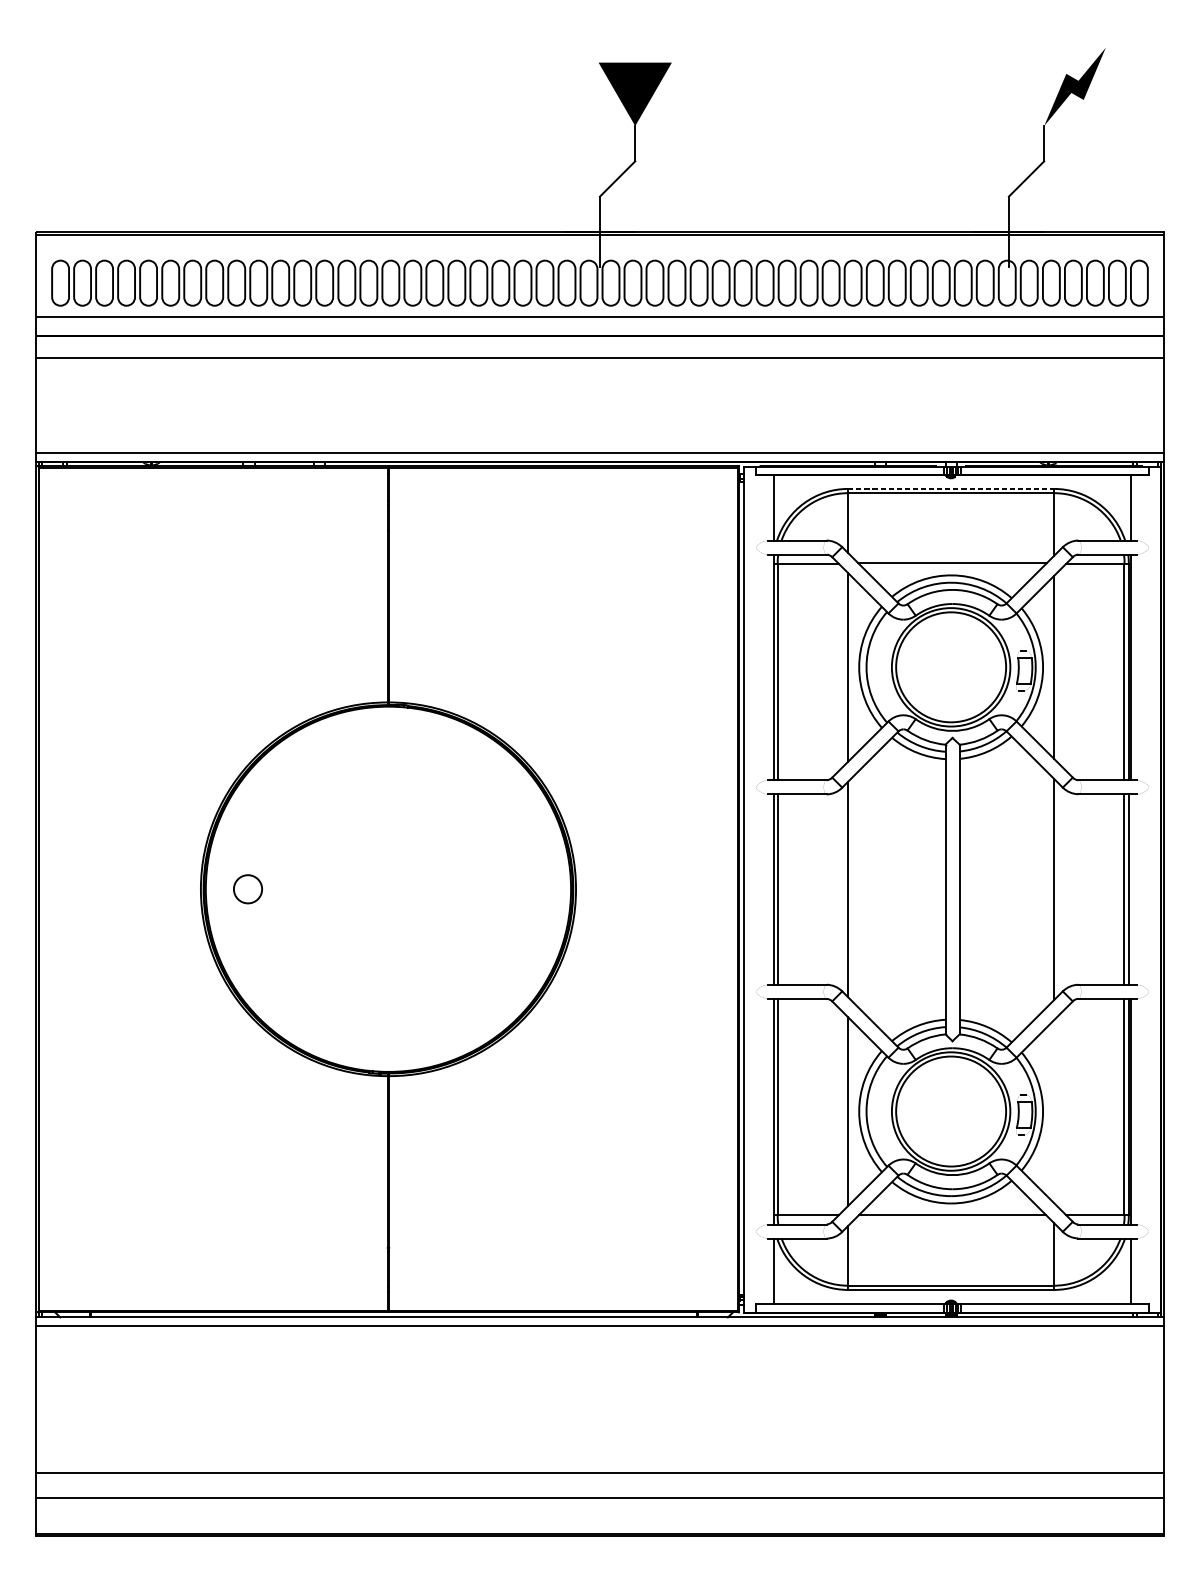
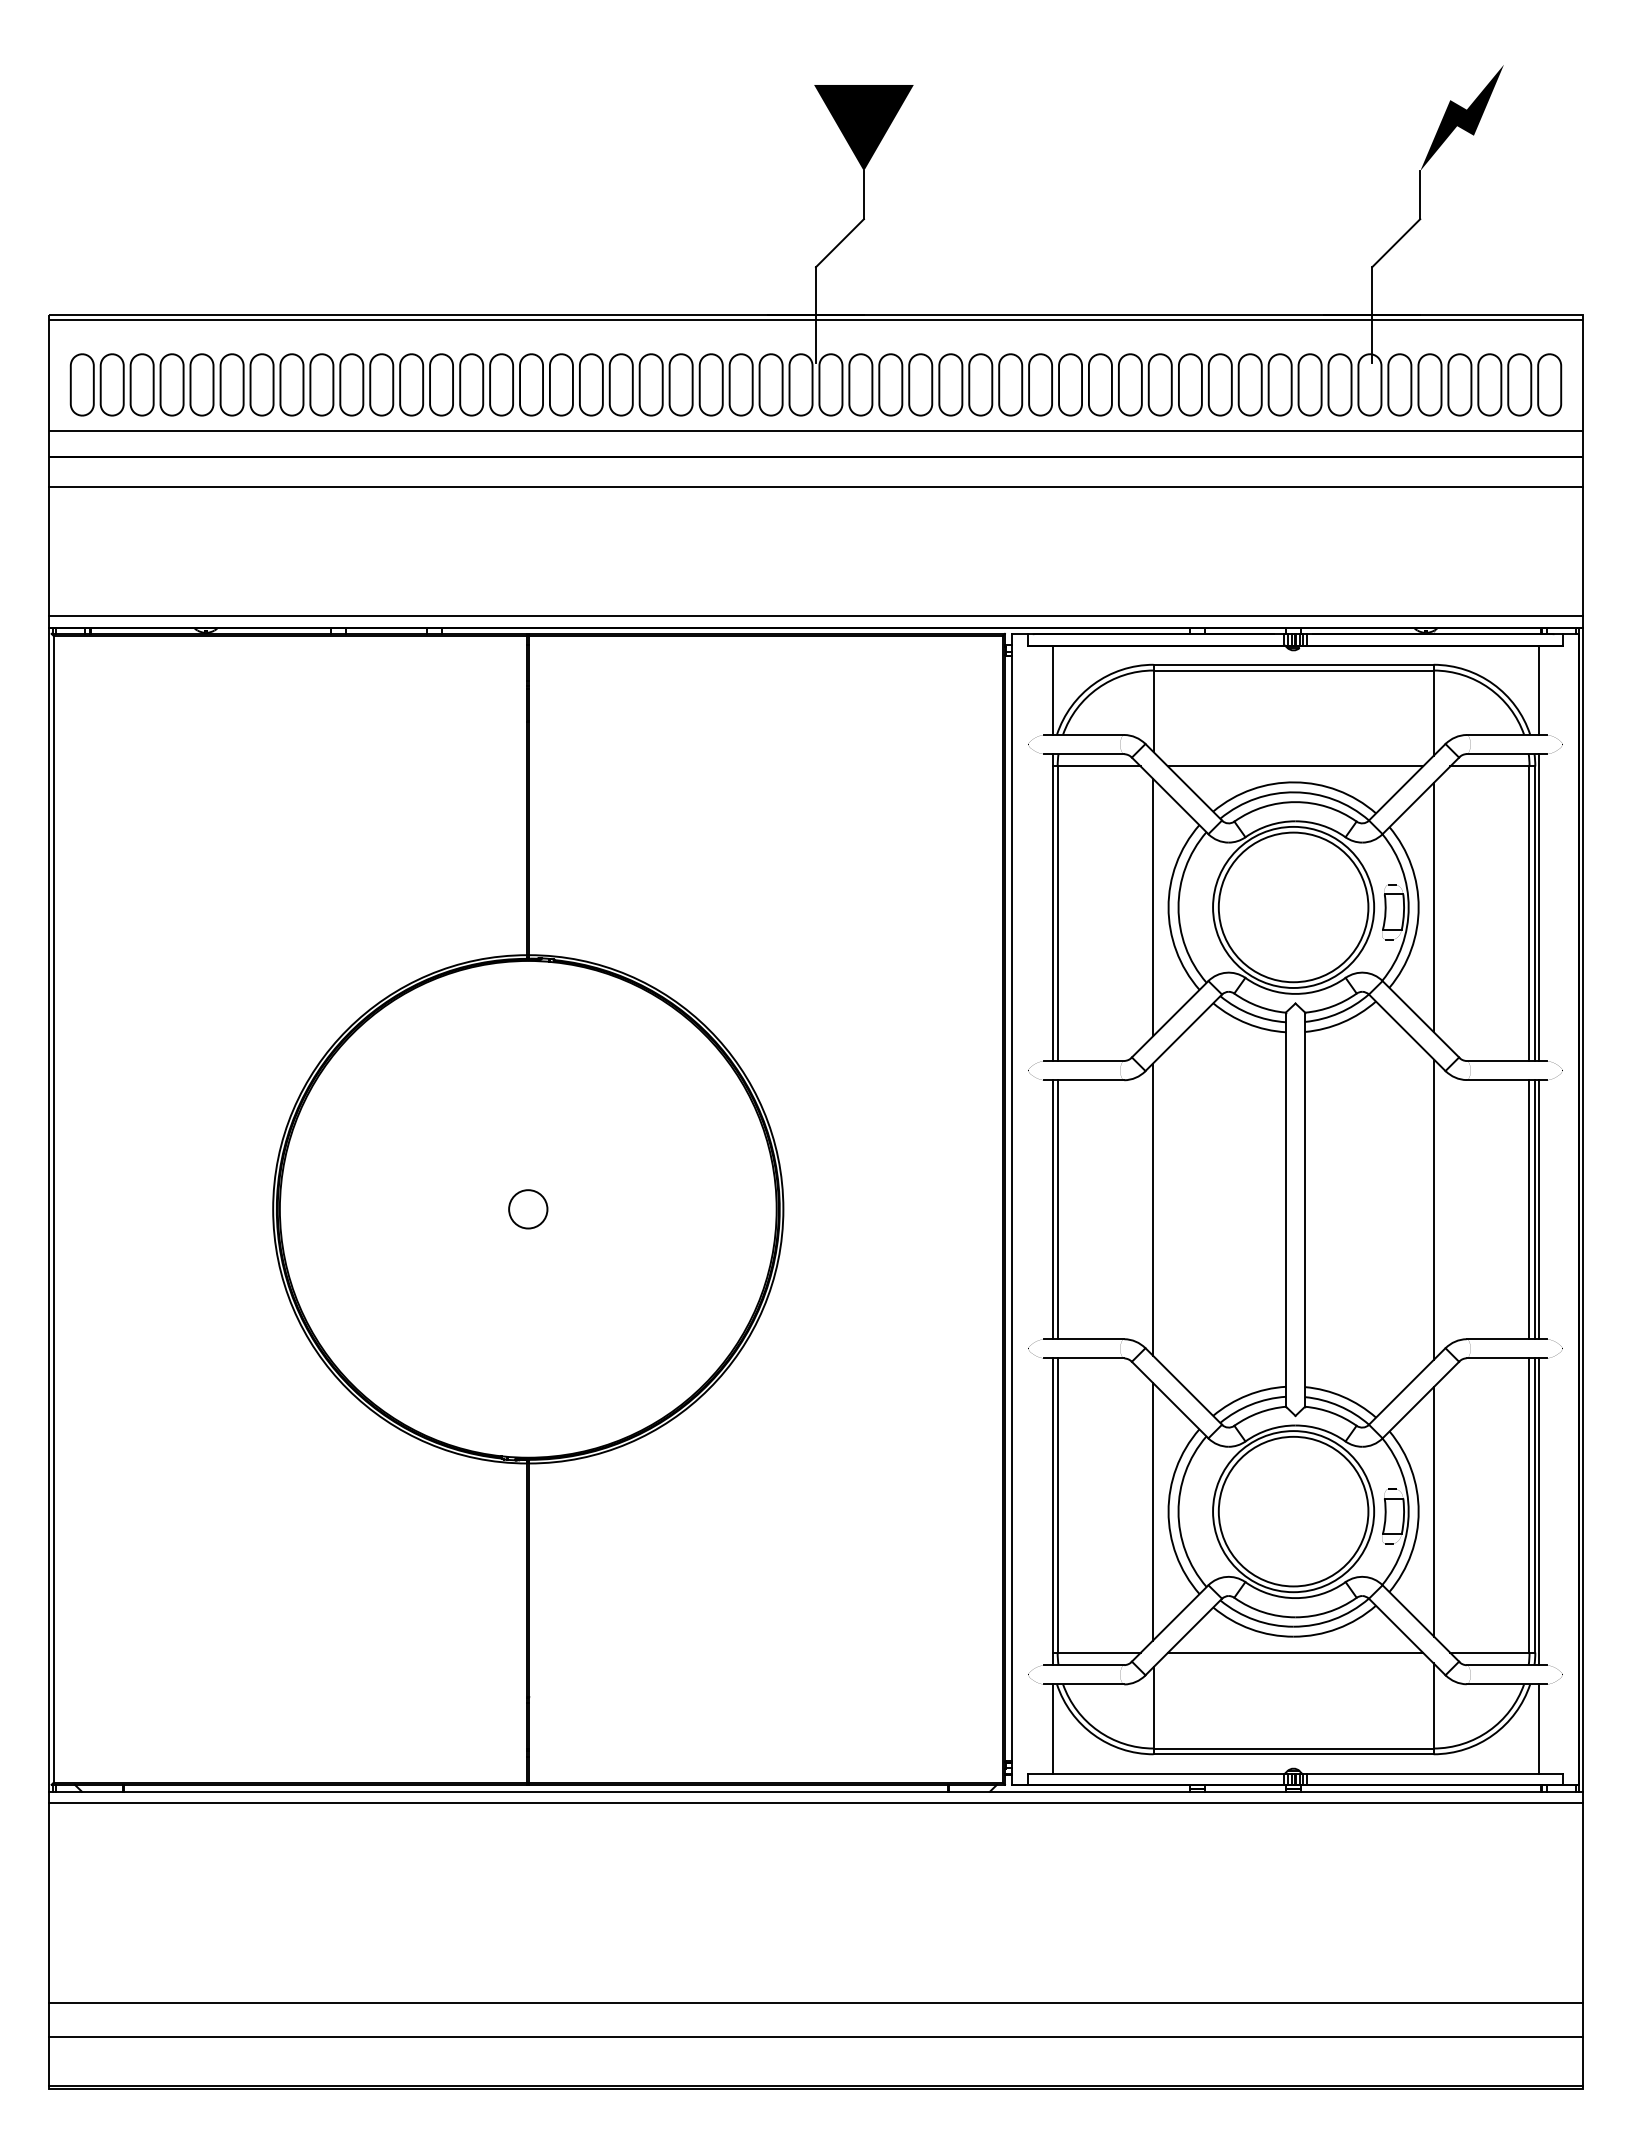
line: (951, 488) -> (1294, 664), dashed -> solid
circle: (248, 889) -> (528, 1209), moved
line: (1131, 889) -> (1538, 1209), added
line: (1054, 1111) -> (1434, 1511), added

